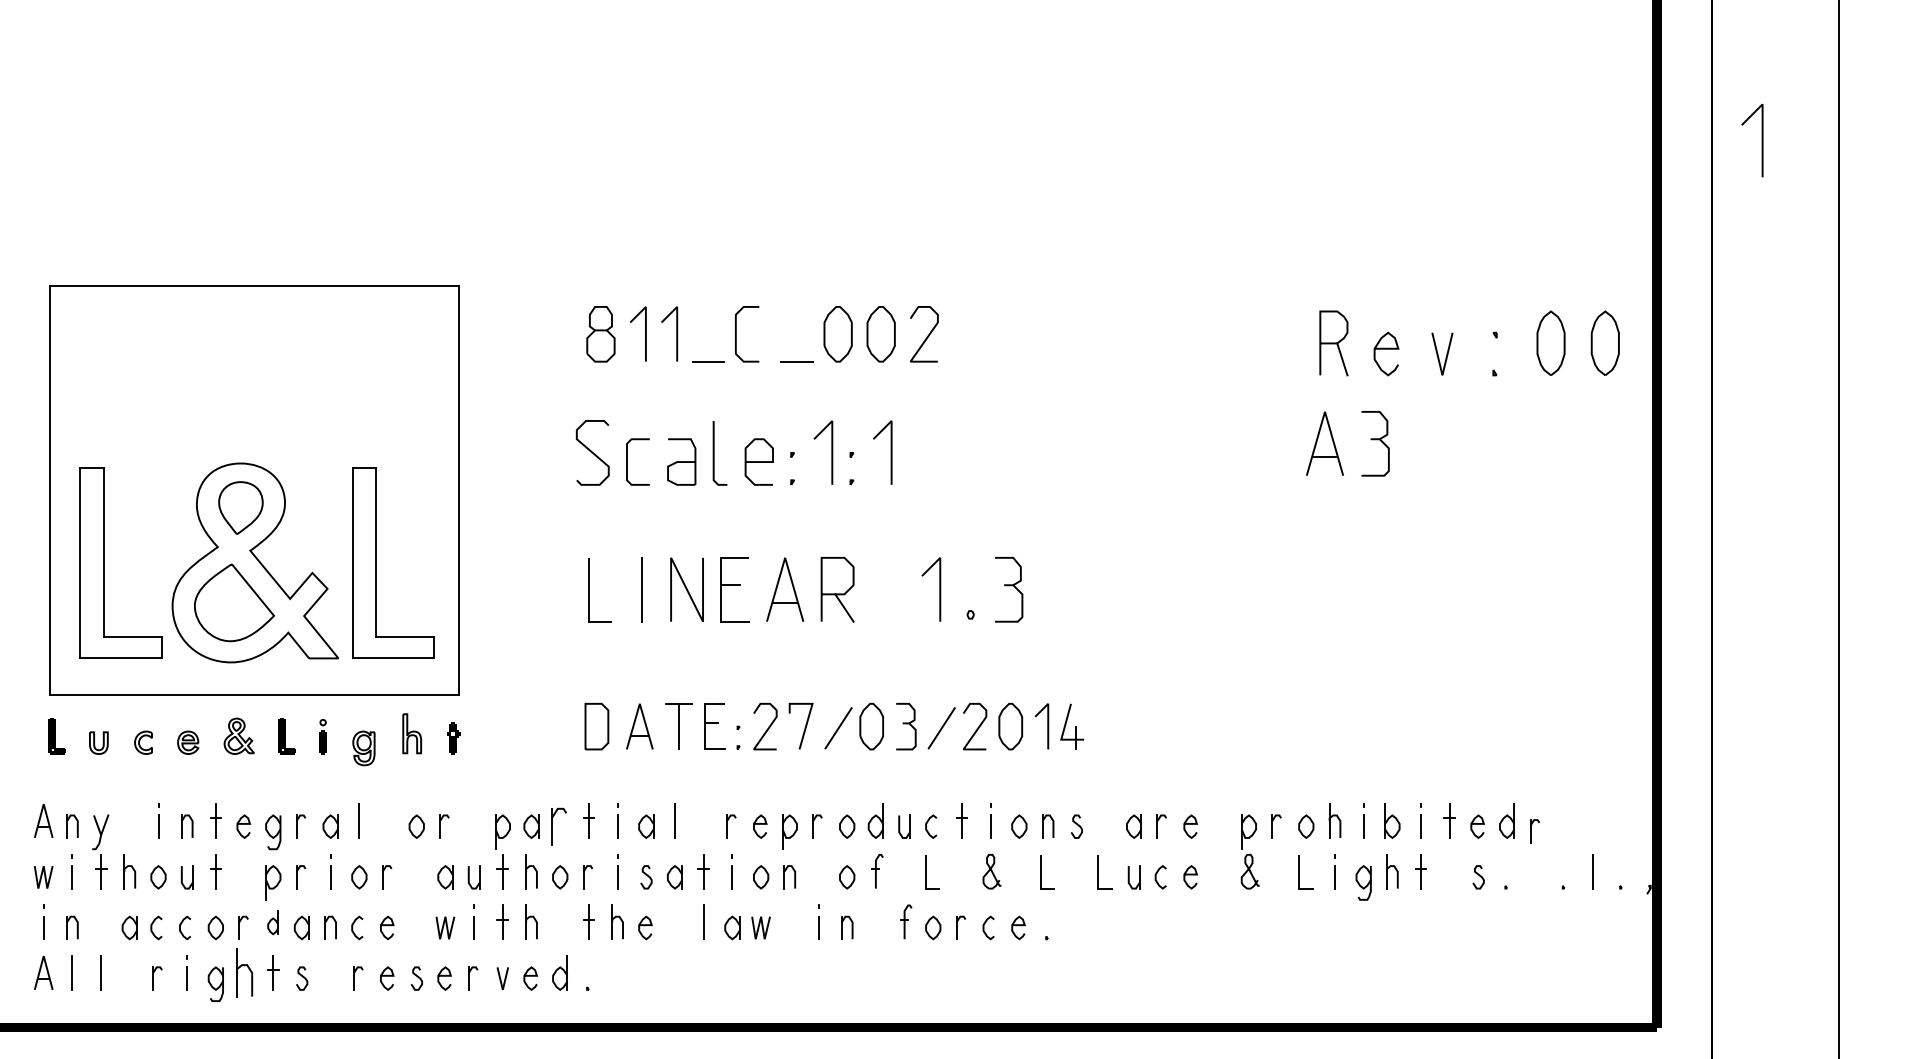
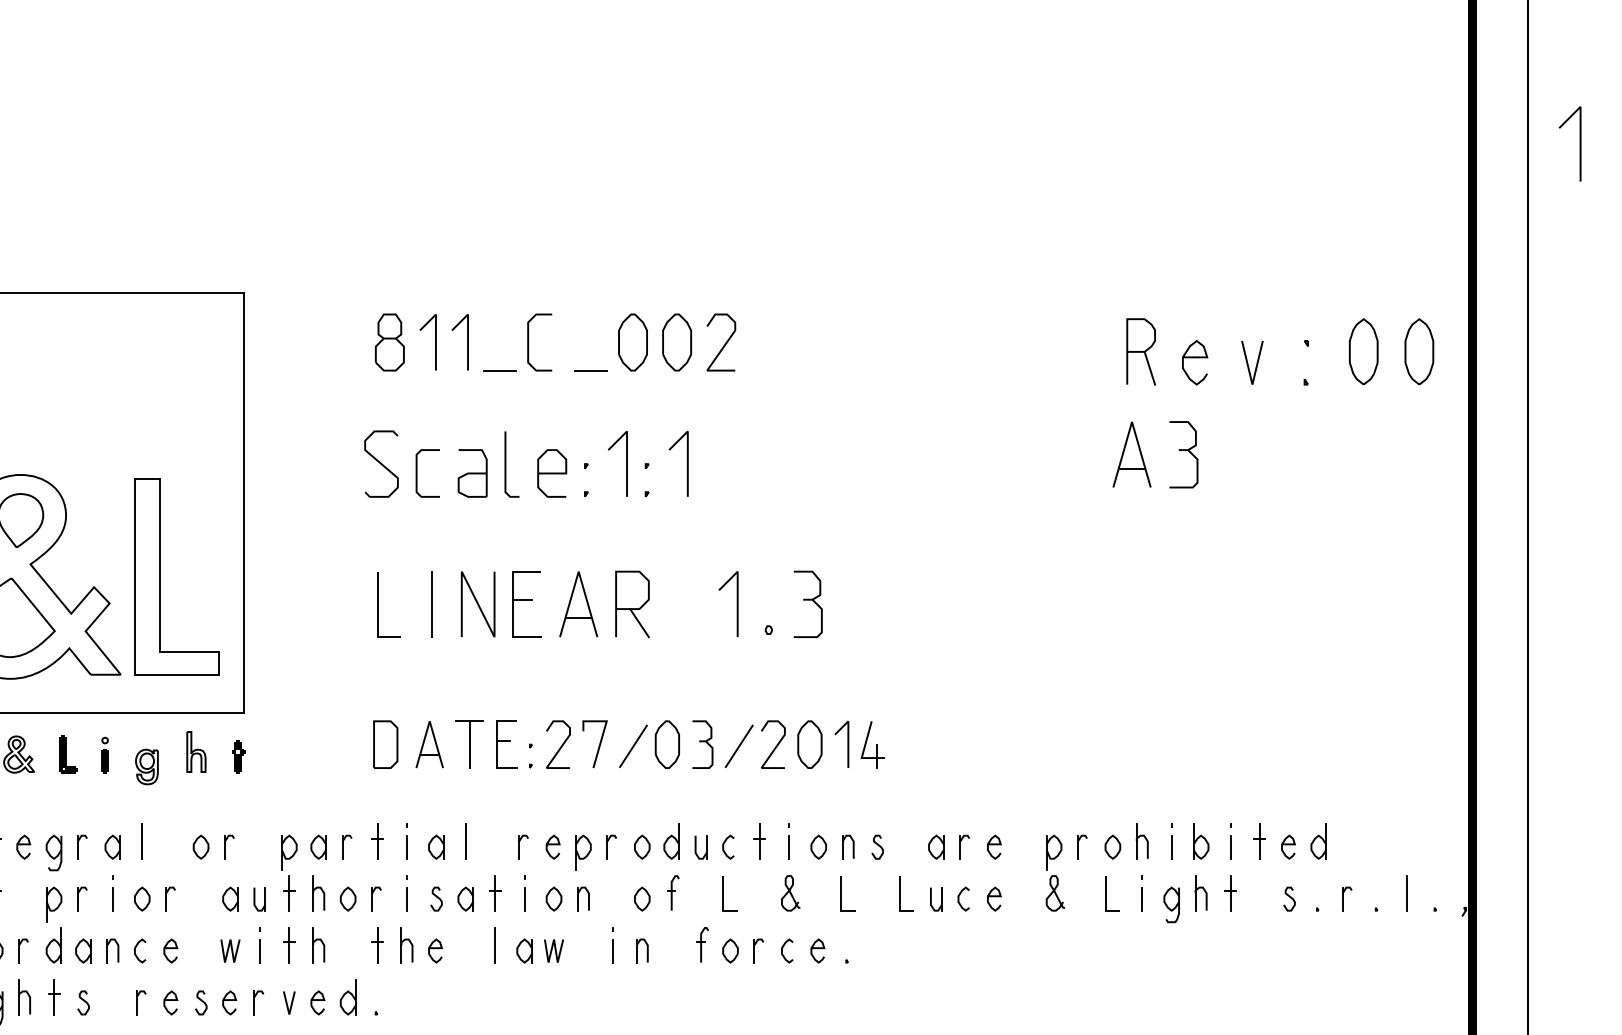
part: (559, 826) -> (347, 847), size x0.62
part: (1534, 831) -> (1346, 899), moved
part: (272, 922) -> (53, 945), size x1.43
part: (244, 972) -> (24, 996), size x0.71

